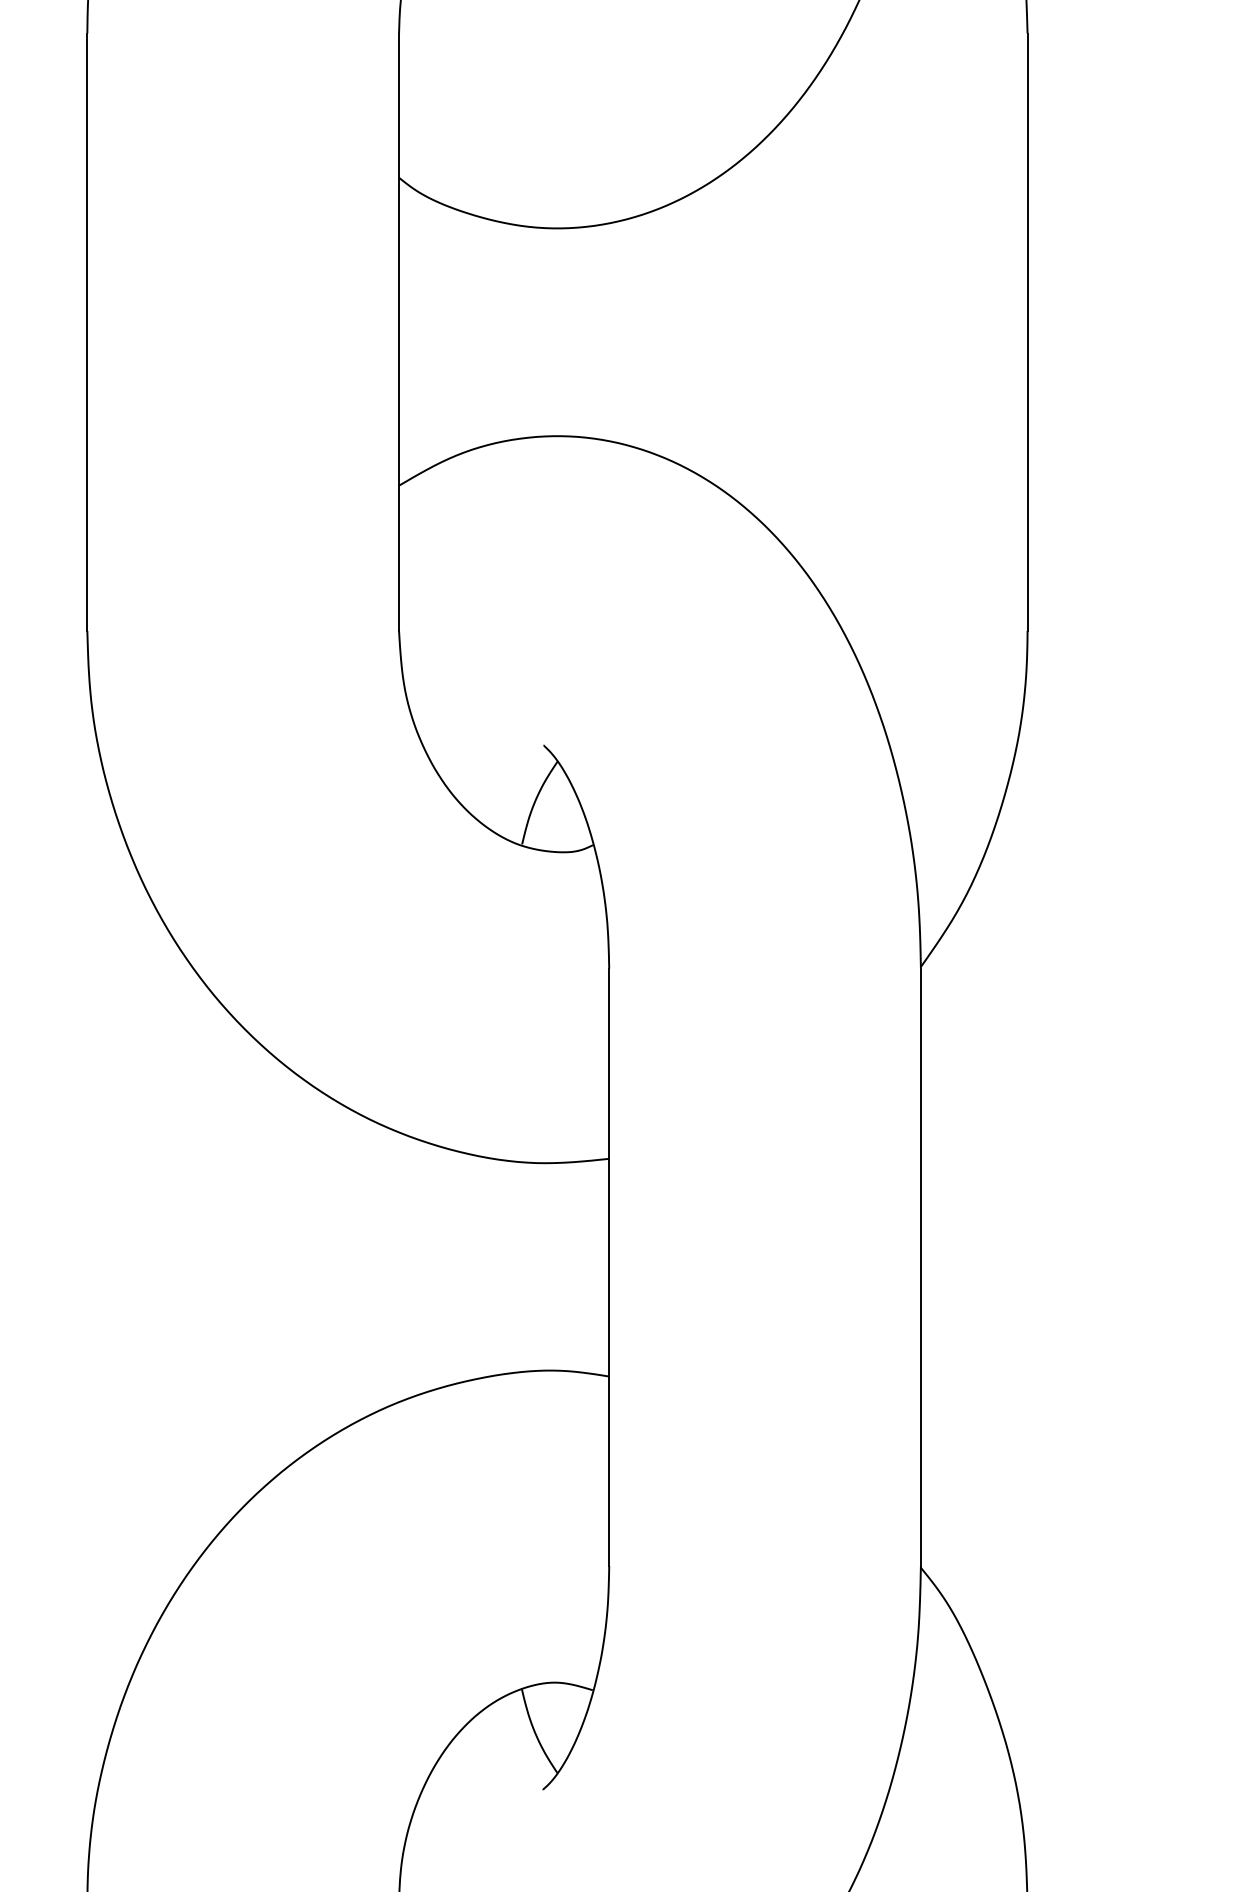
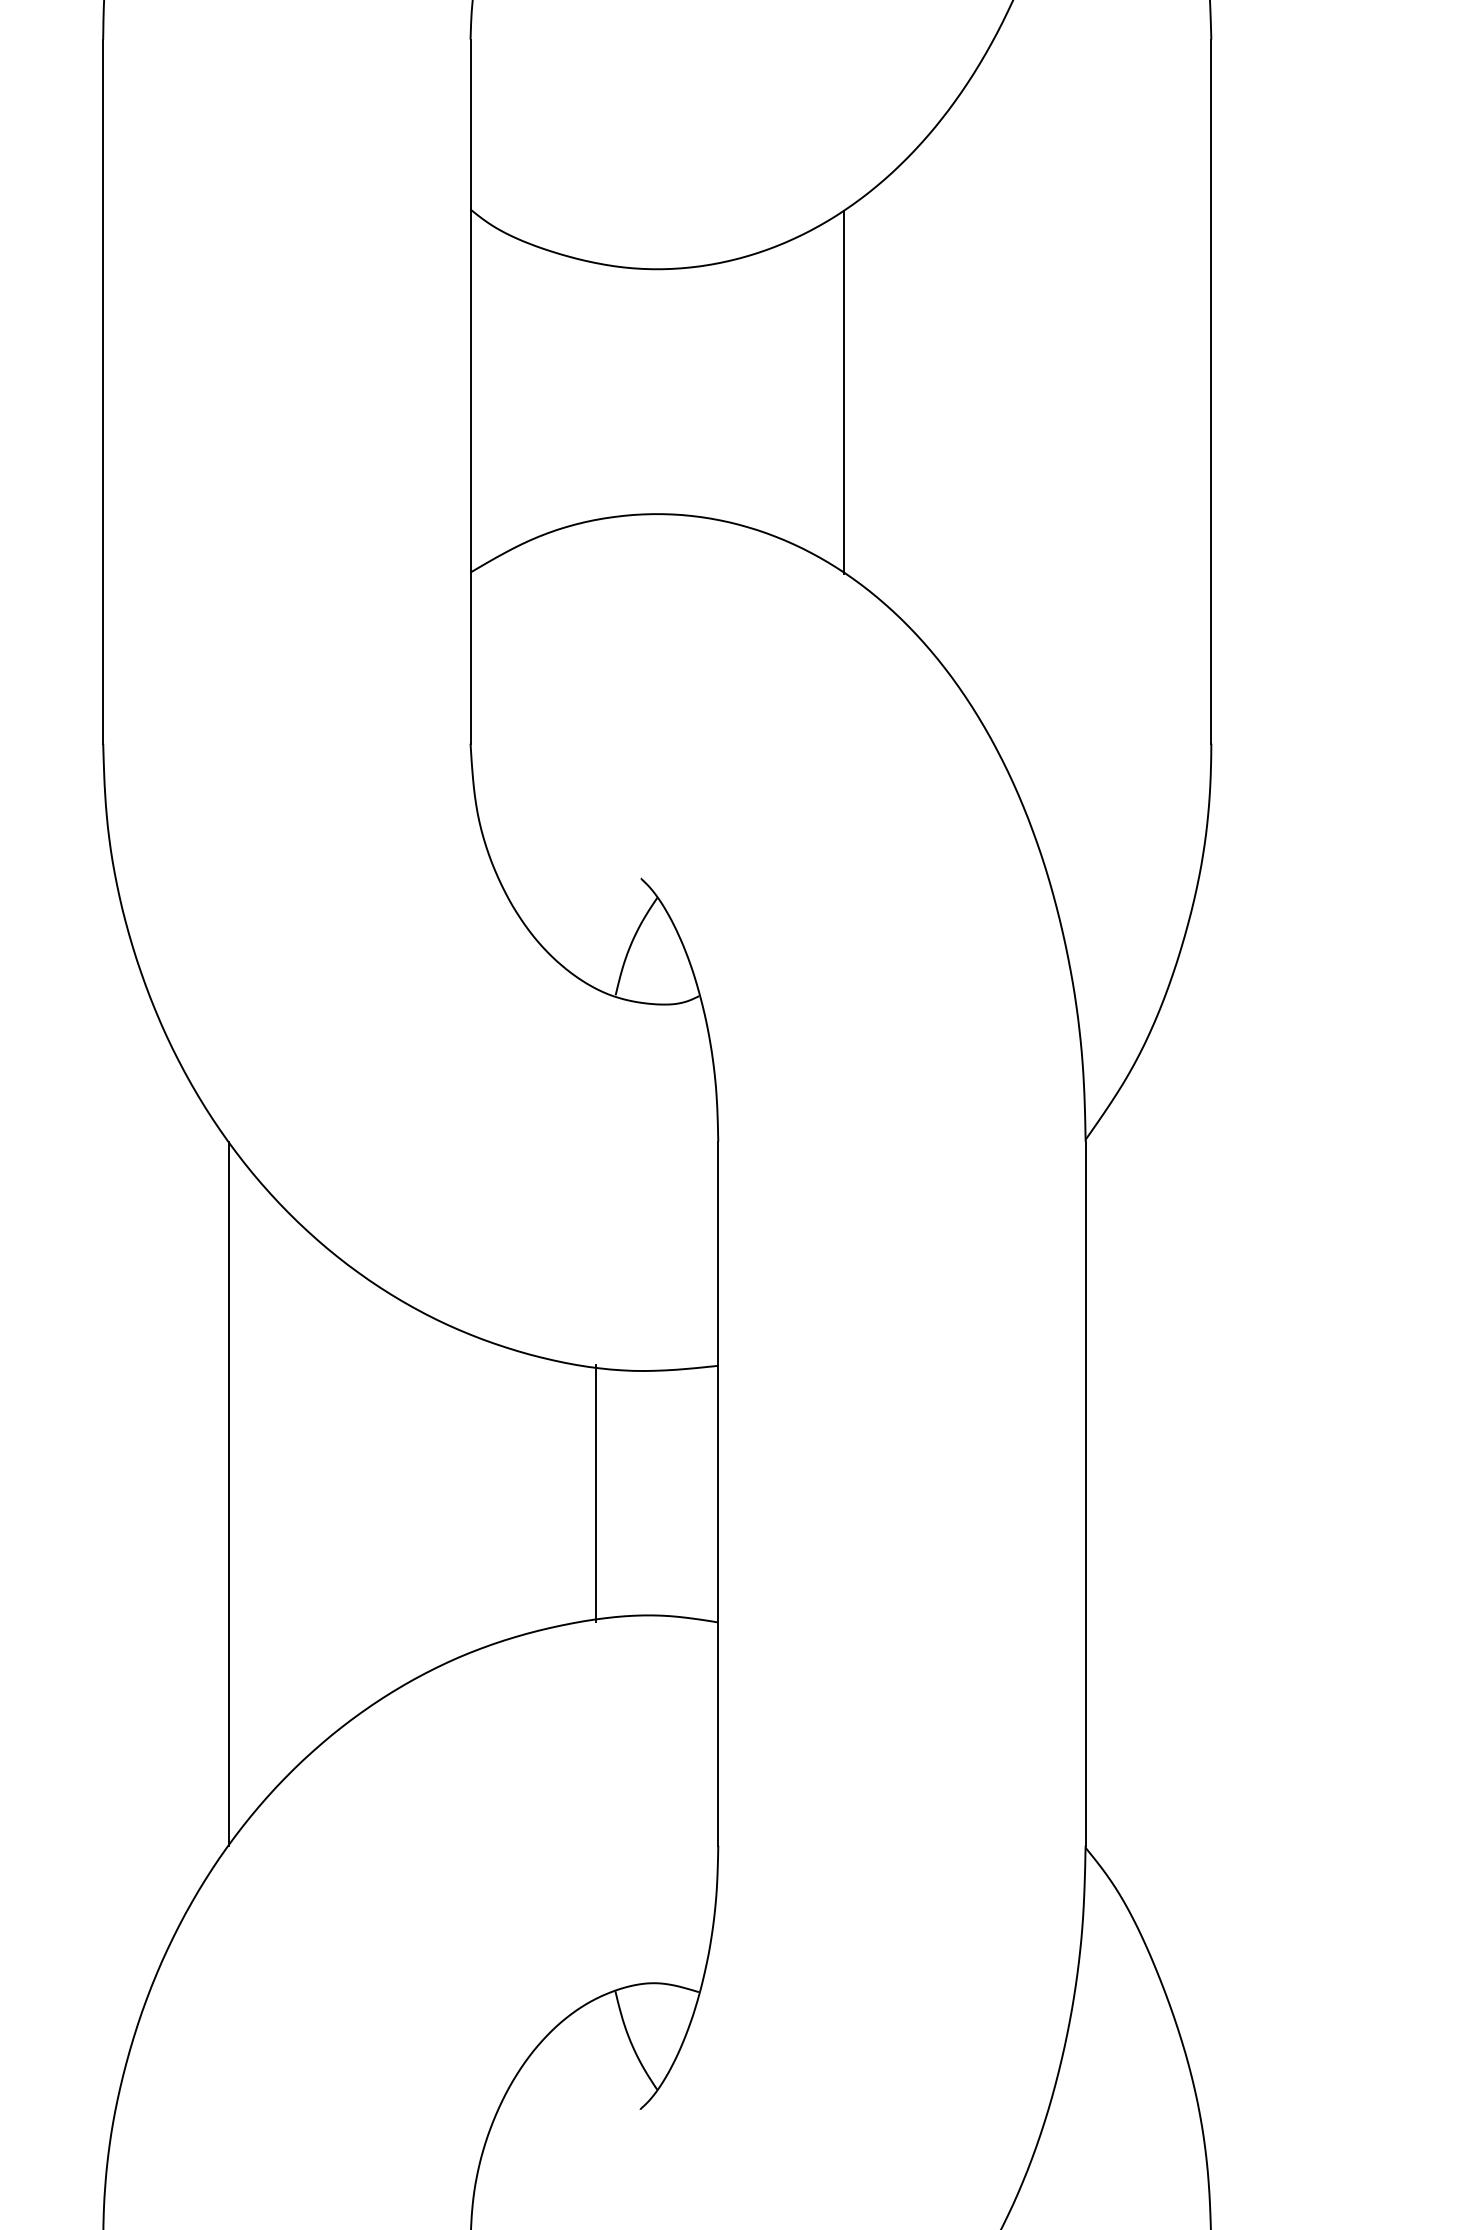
line: (715, 332) -> (843, 391), added
line: (505, 1266) -> (596, 1492), added
line: (194, 1267) -> (229, 1493), added

